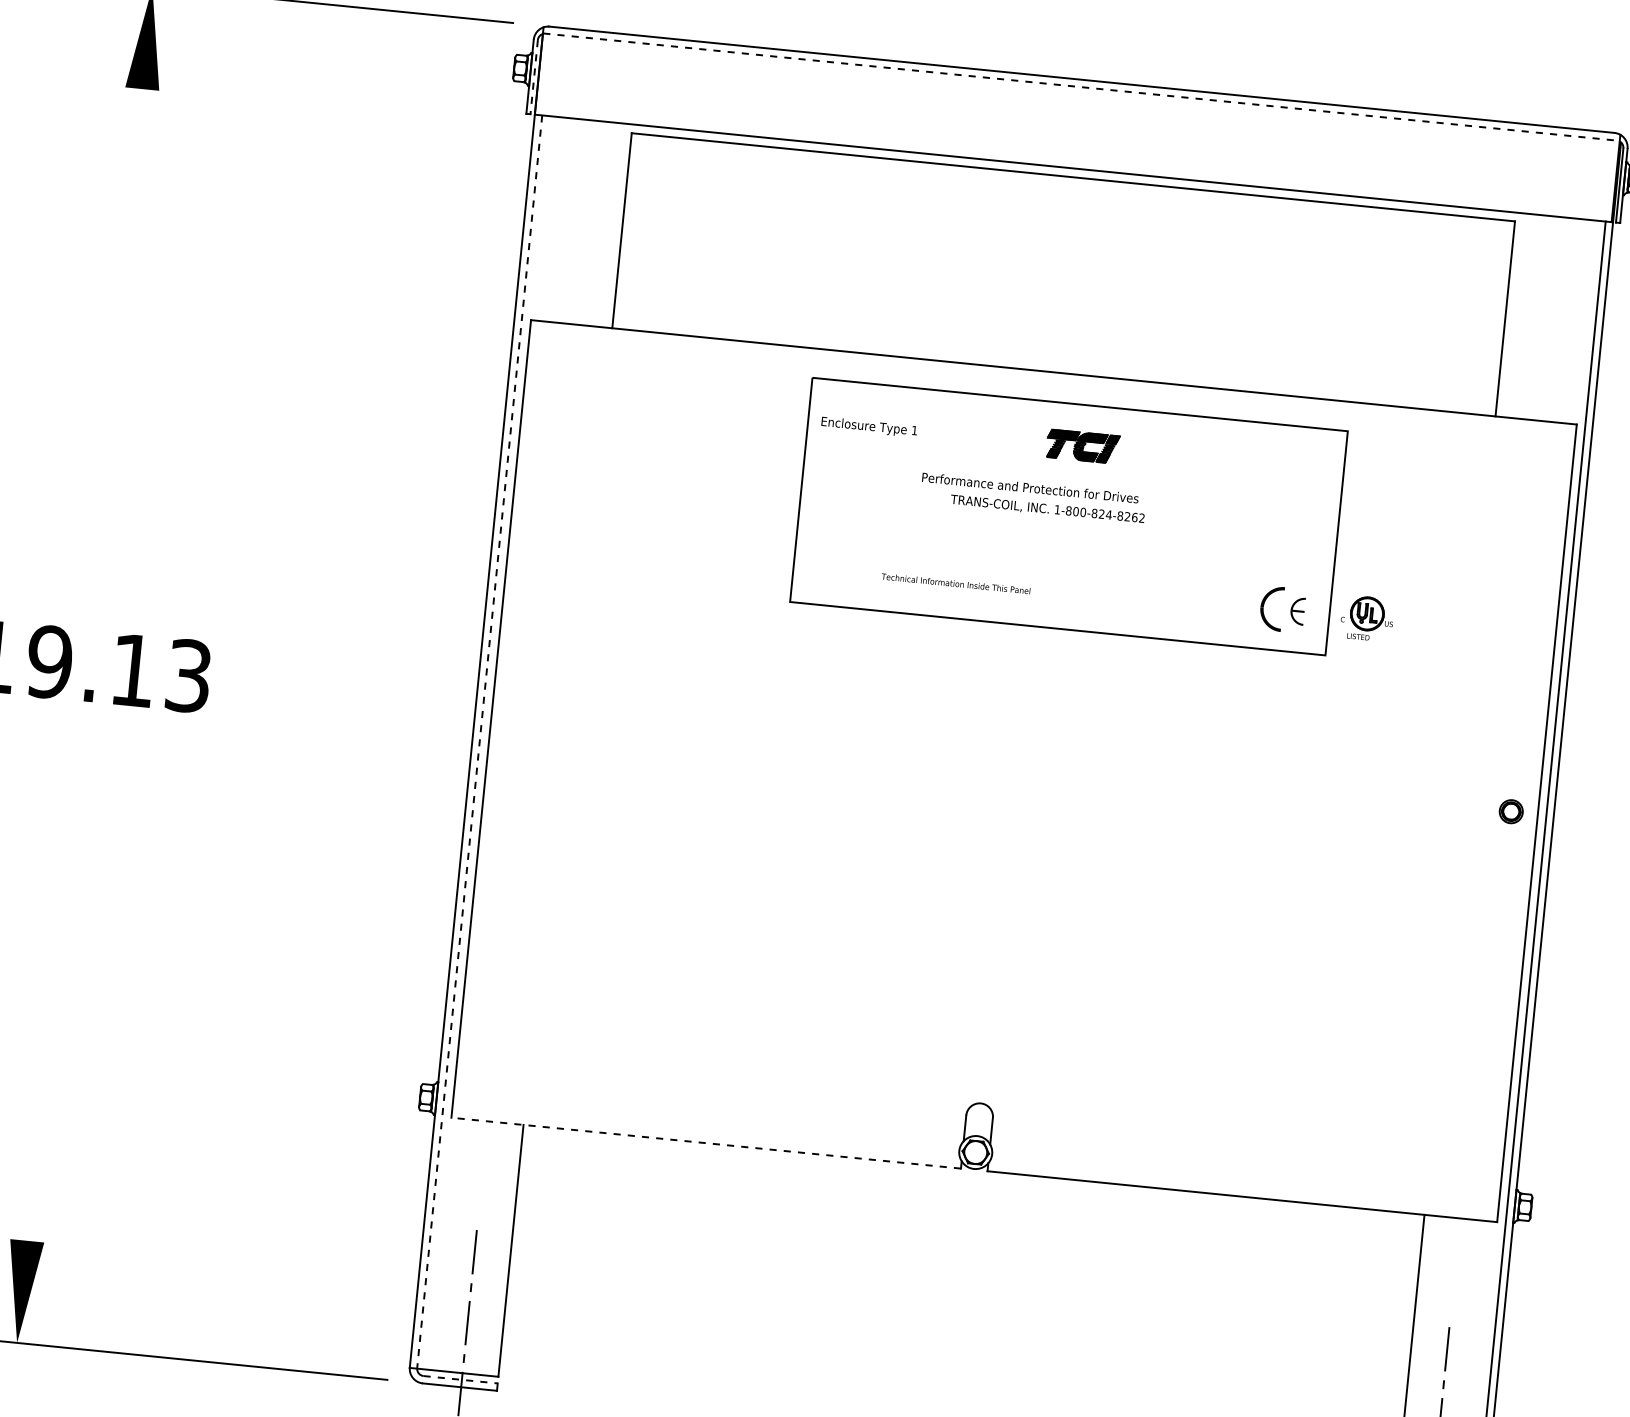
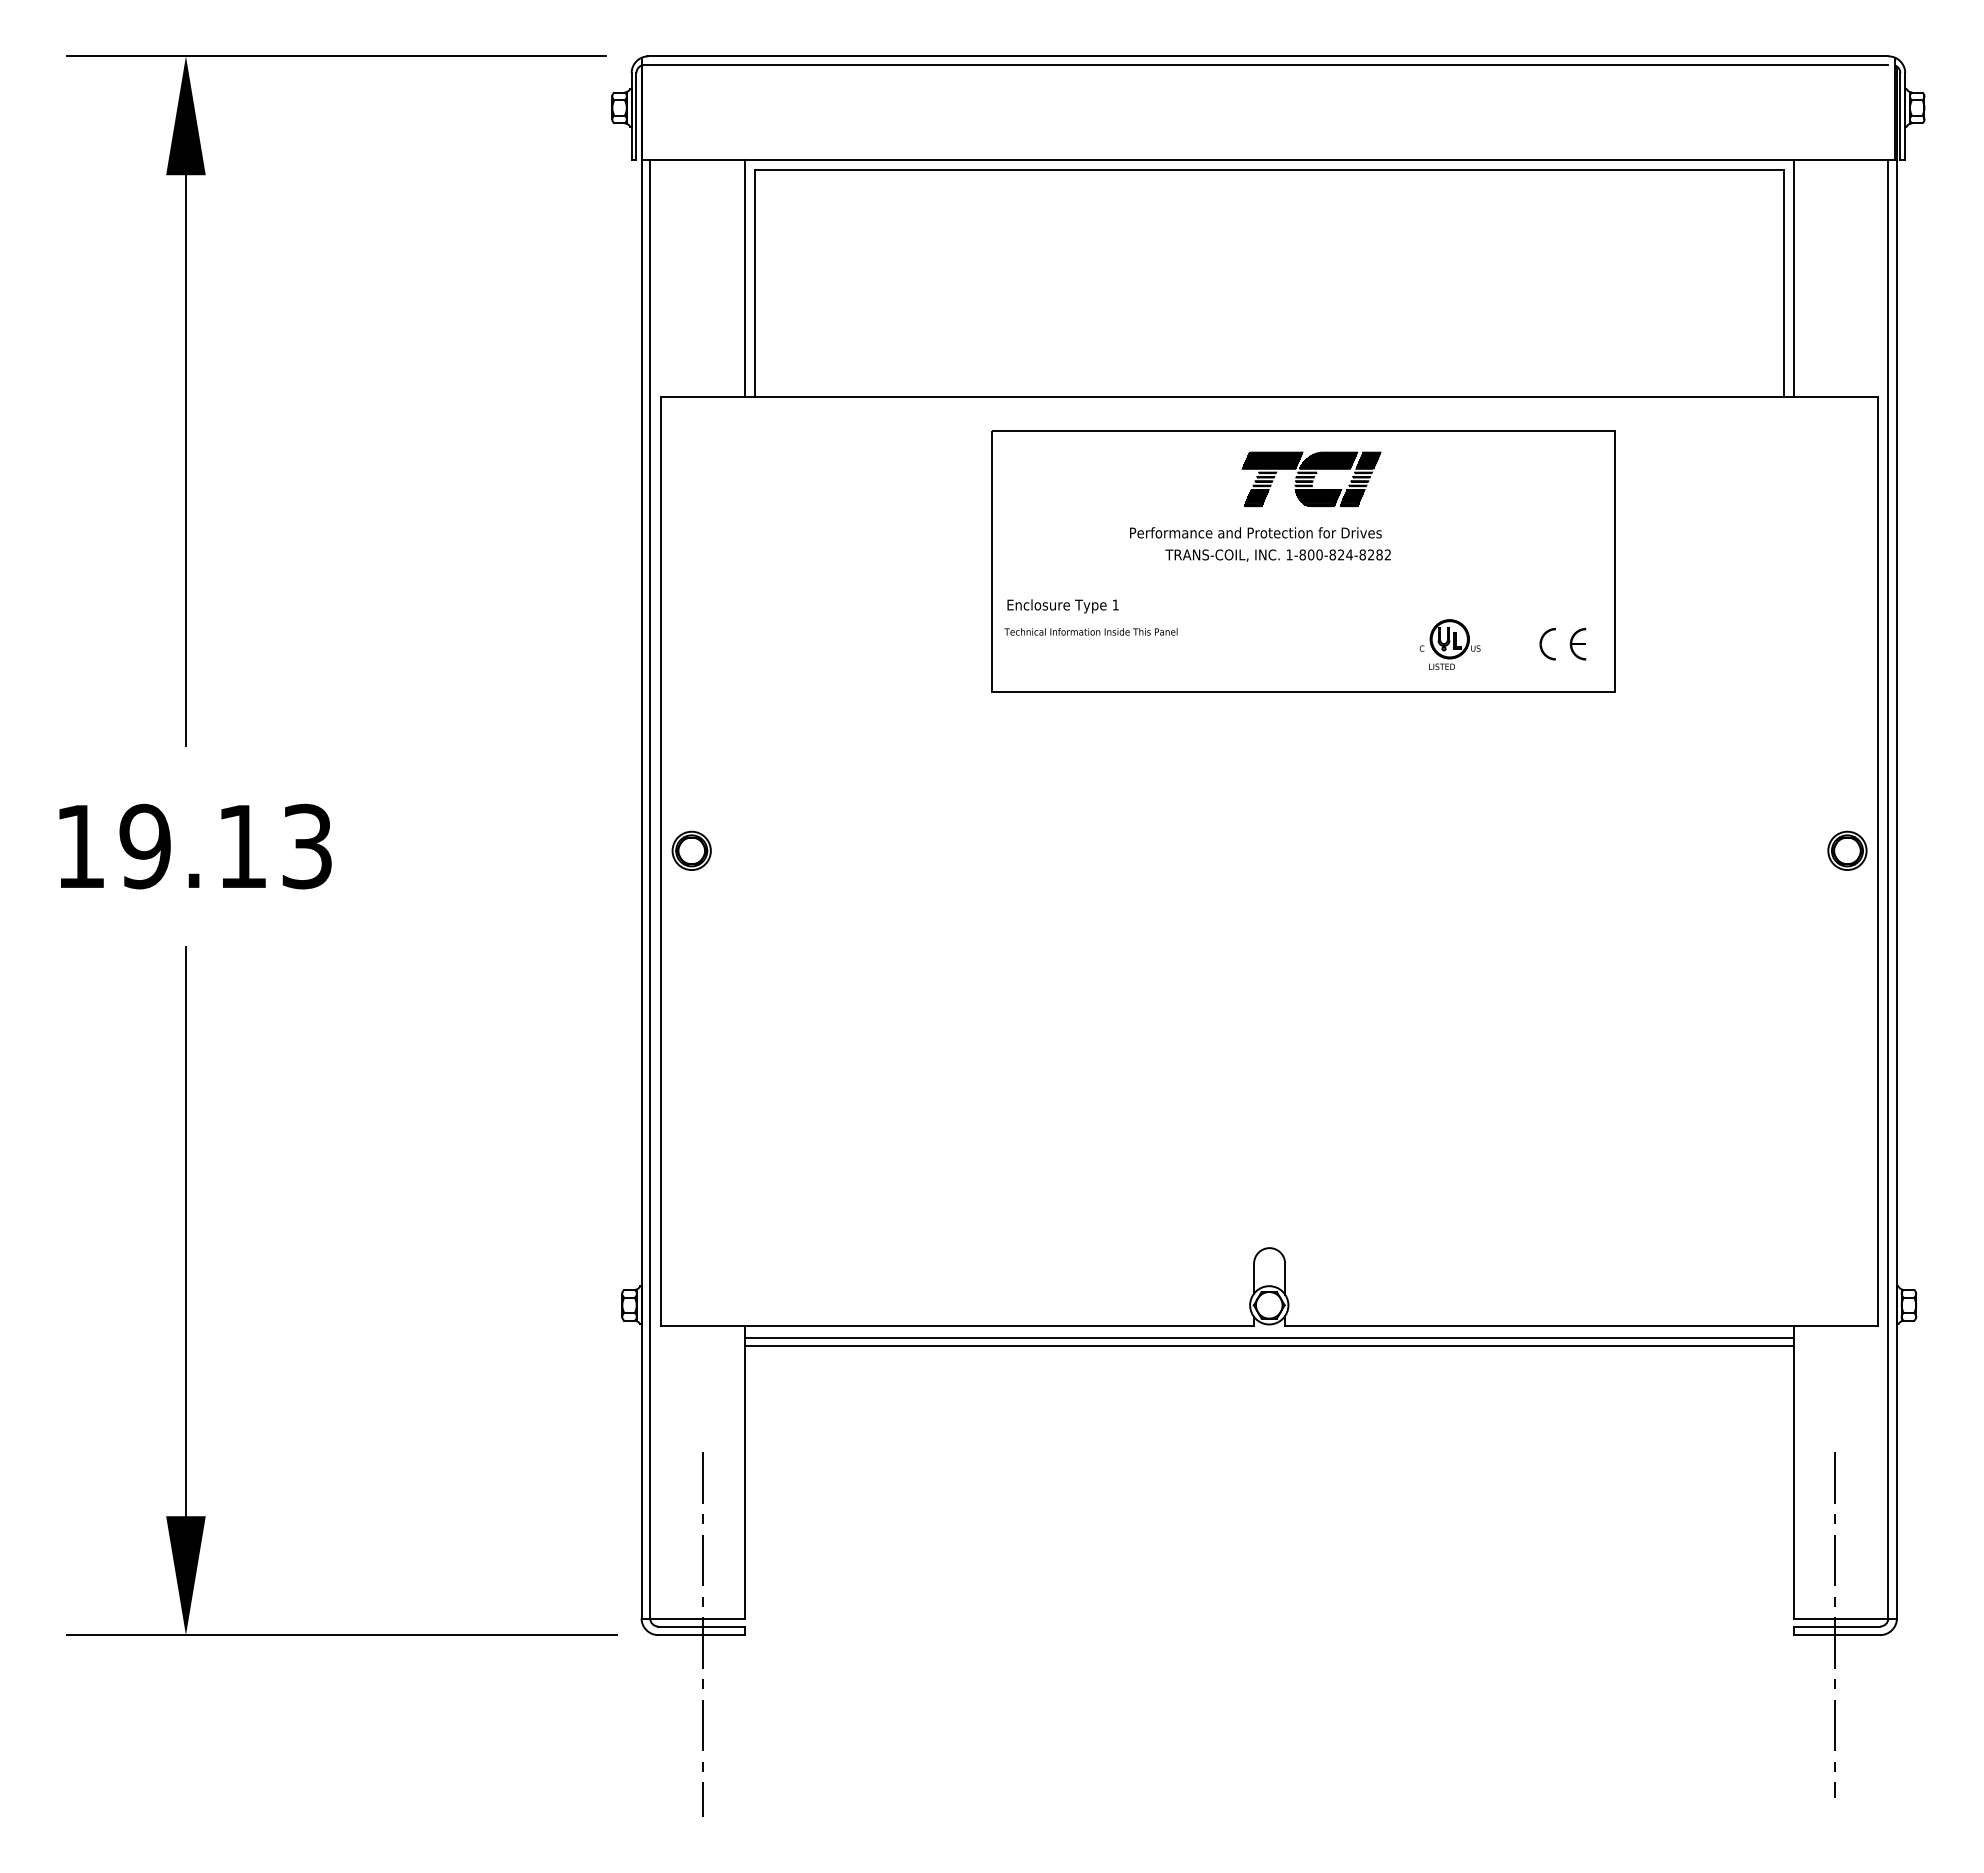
line: (534, 77) -> (636, 116), dashed -> solid
line: (1078, 86) -> (1264, 64), dashed -> solid
line: (613, 224) -> (744, 277), added
line: (1514, 314) -> (1793, 277), added
line: (117, 334) -> (185, 460), added
text: (868, 427) -> (1062, 606), moved
part: (1082, 446) -> (1311, 478), size x1.67
text: (1134, 517) -> (1379, 554), 1-800-824-8262 -> 1-800-824-8282
text: (955, 583) -> (1090, 631), moved
part: (1271, 608) -> (1547, 644), size x0.62
part: (1366, 618) -> (1449, 644), moved
part: (518, 712) -> (691, 850), added
line: (479, 742) -> (650, 889), dashed -> solid
part: (1511, 811) -> (1847, 850), size x1.43
line: (51, 996) -> (185, 1231), added
line: (706, 1143) -> (957, 1325), dashed -> solid
line: (972, 1180) -> (1268, 1337), added
line: (971, 1187) -> (1268, 1346), added
line: (461, 1379) -> (702, 1626), dashed -> solid

